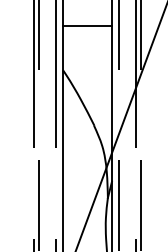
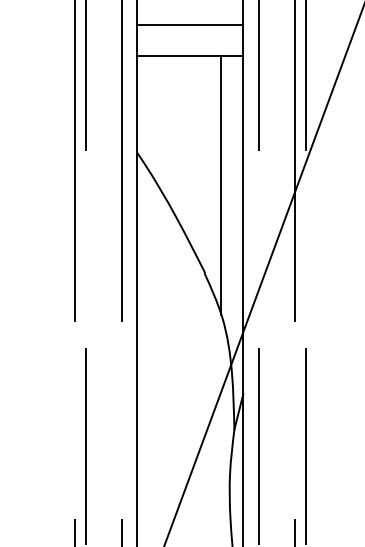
line: (87, 11) -> (190, 24), added
line: (101, 85) -> (220, 185), added

